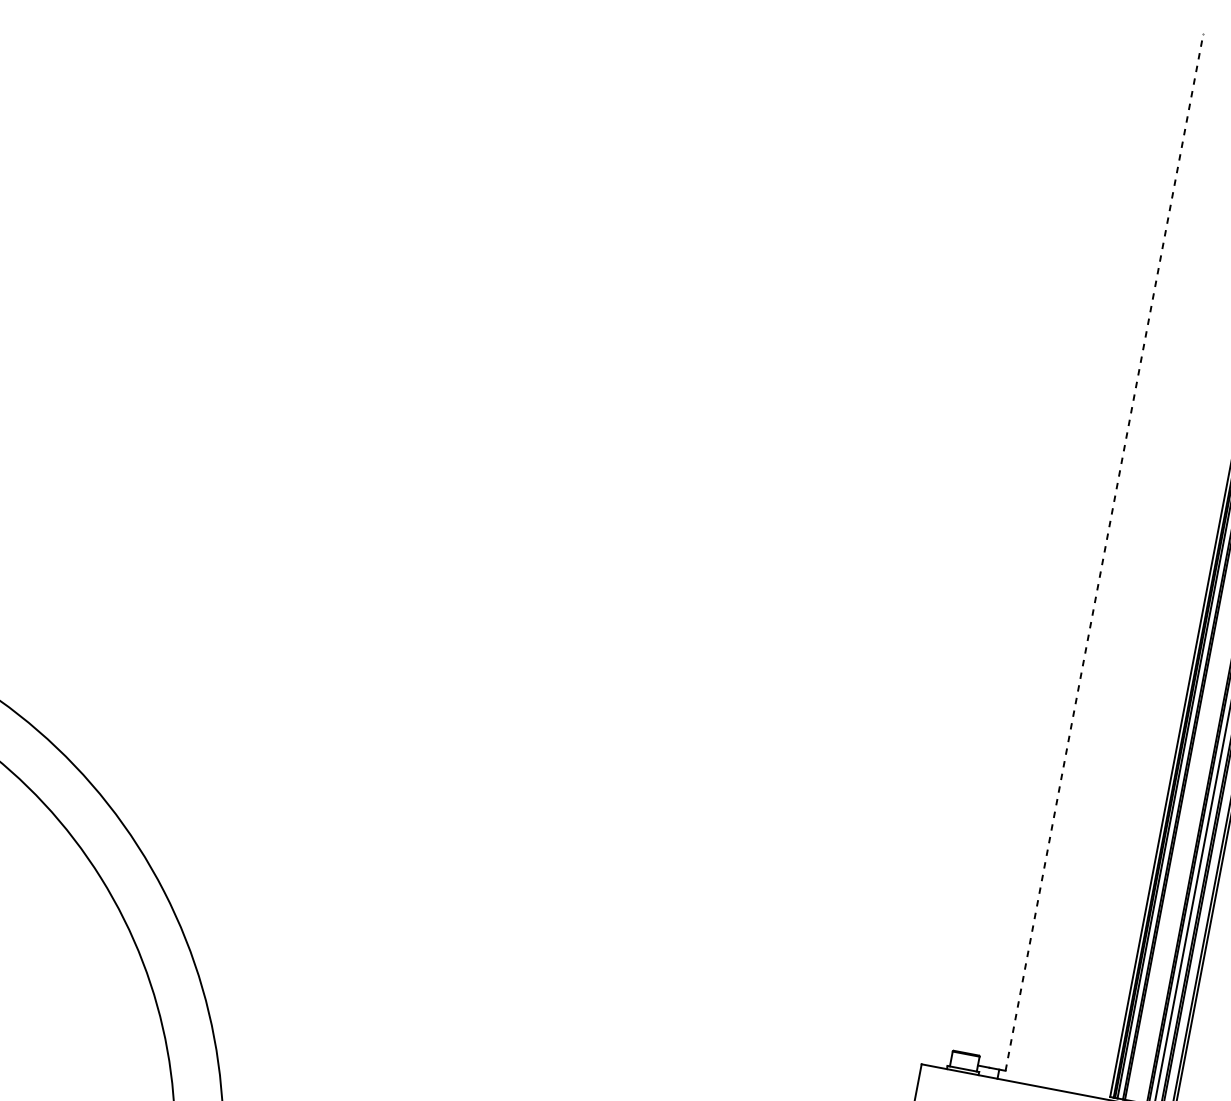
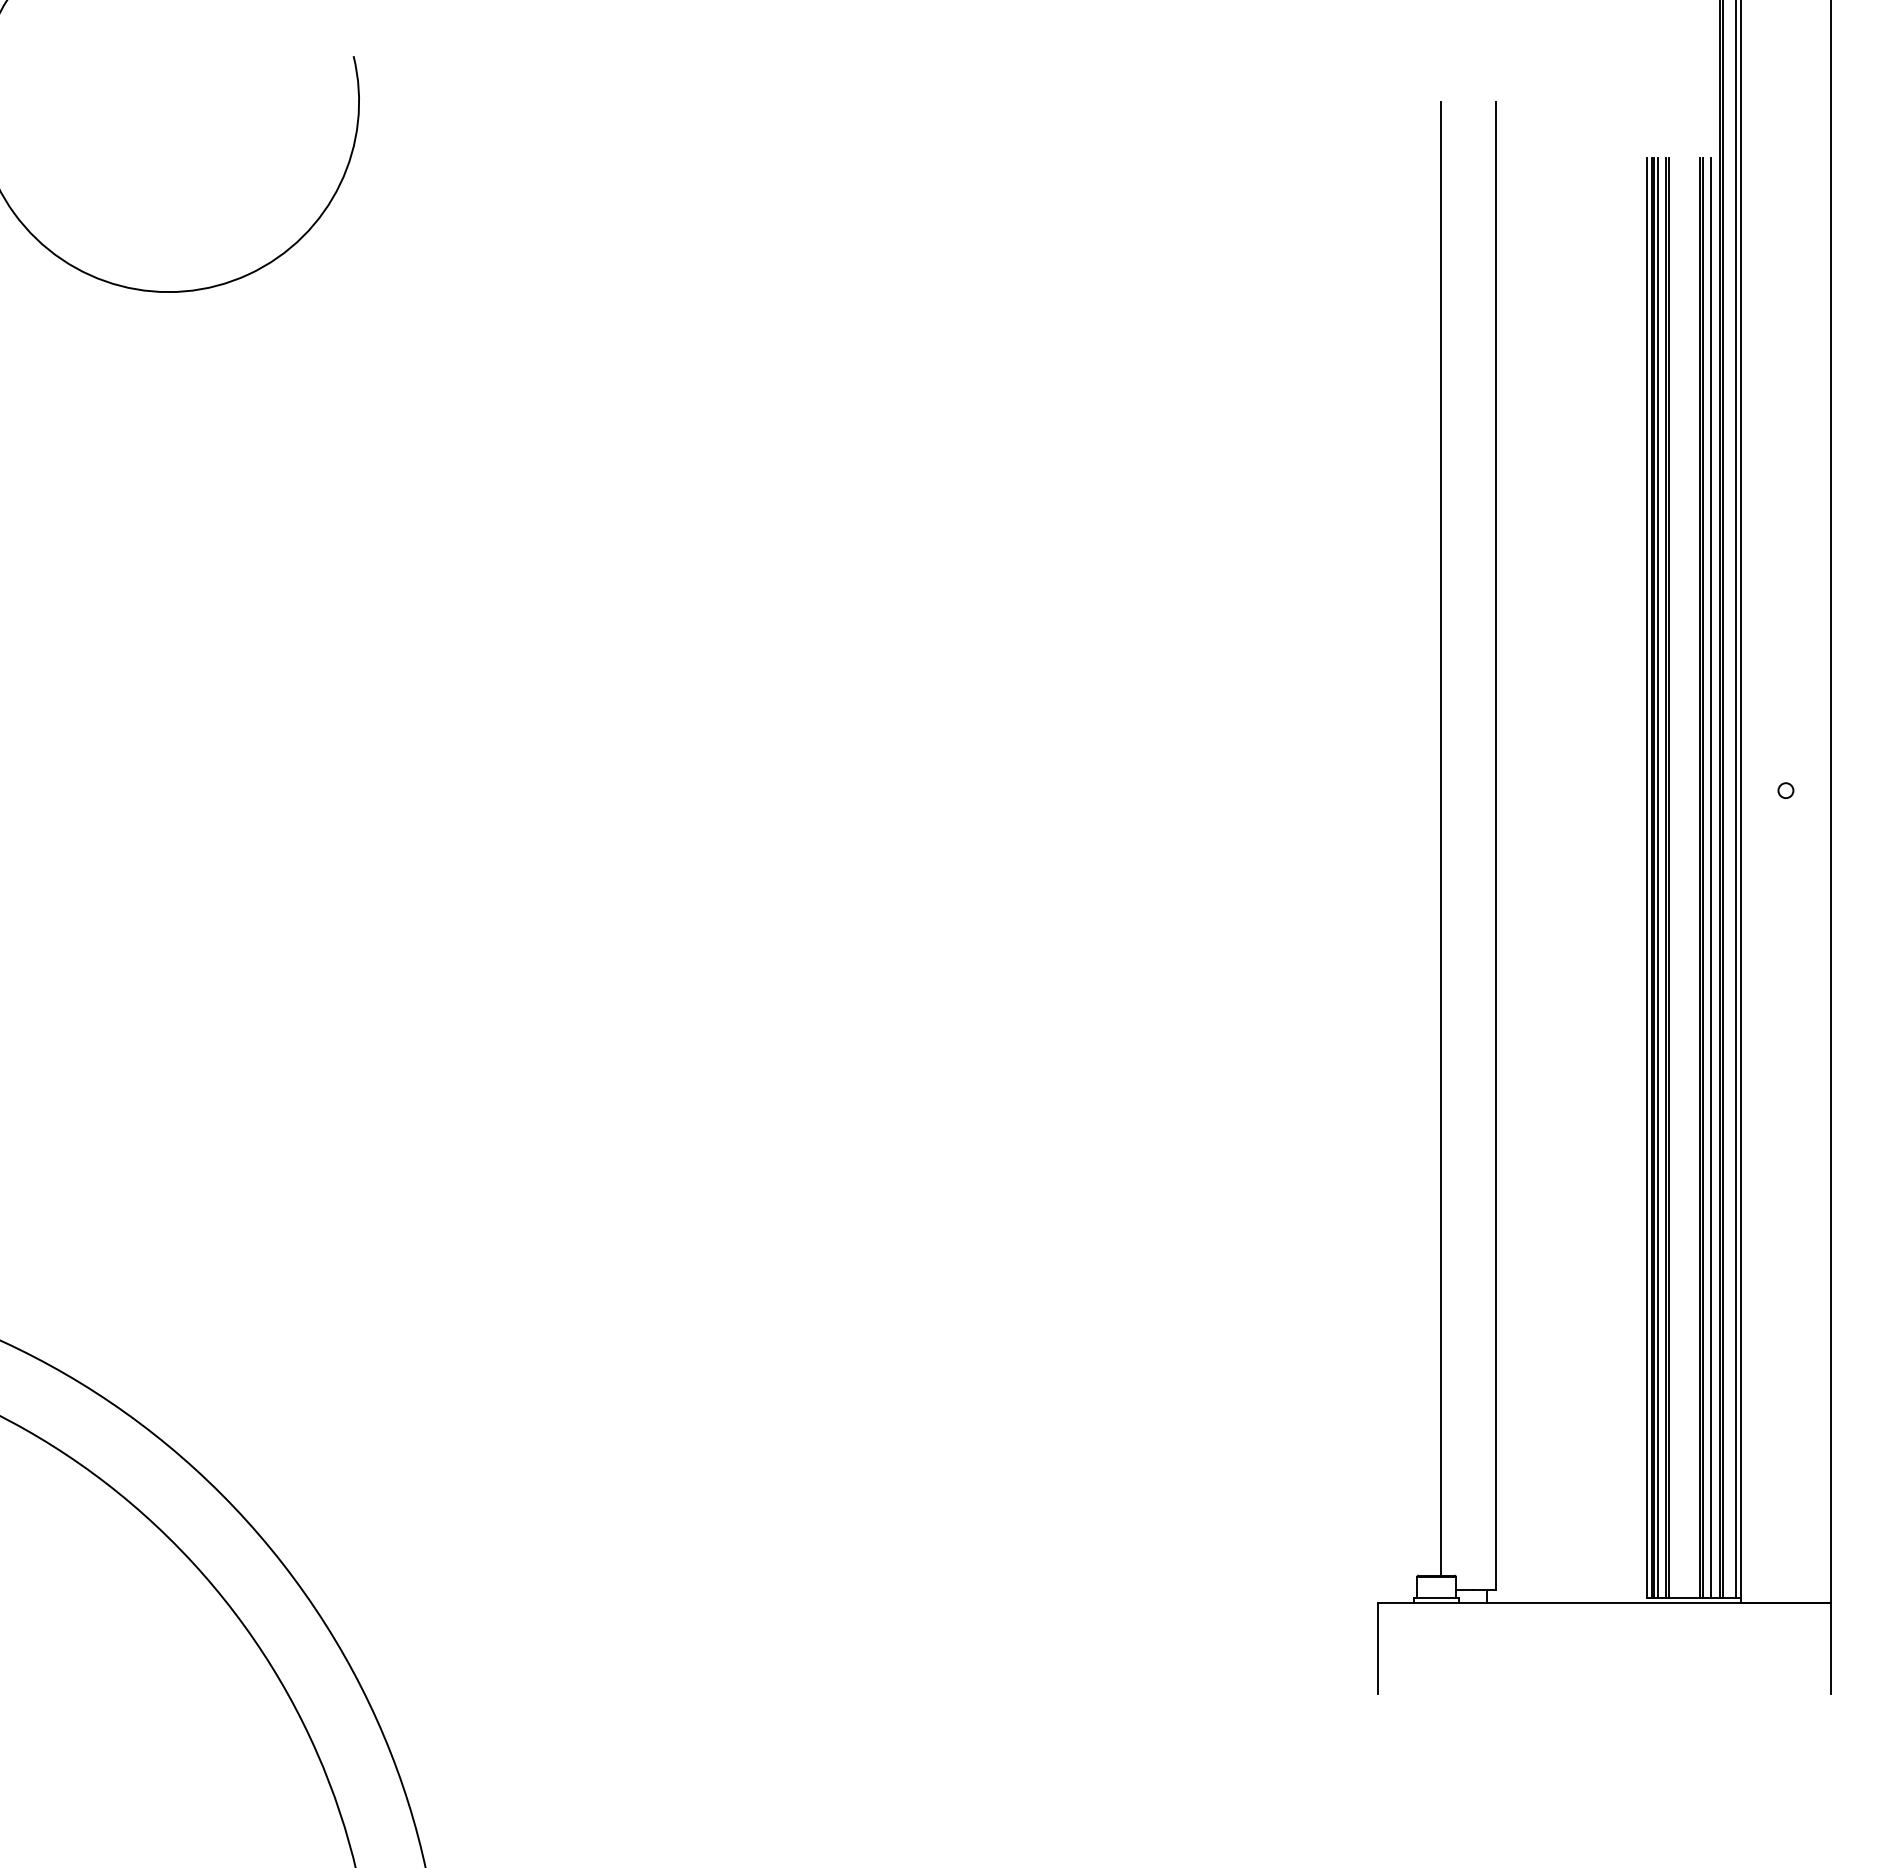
line: (1067, 540) -> (1441, 838), added
line: (1104, 552) -> (1495, 845), dashed -> solid

